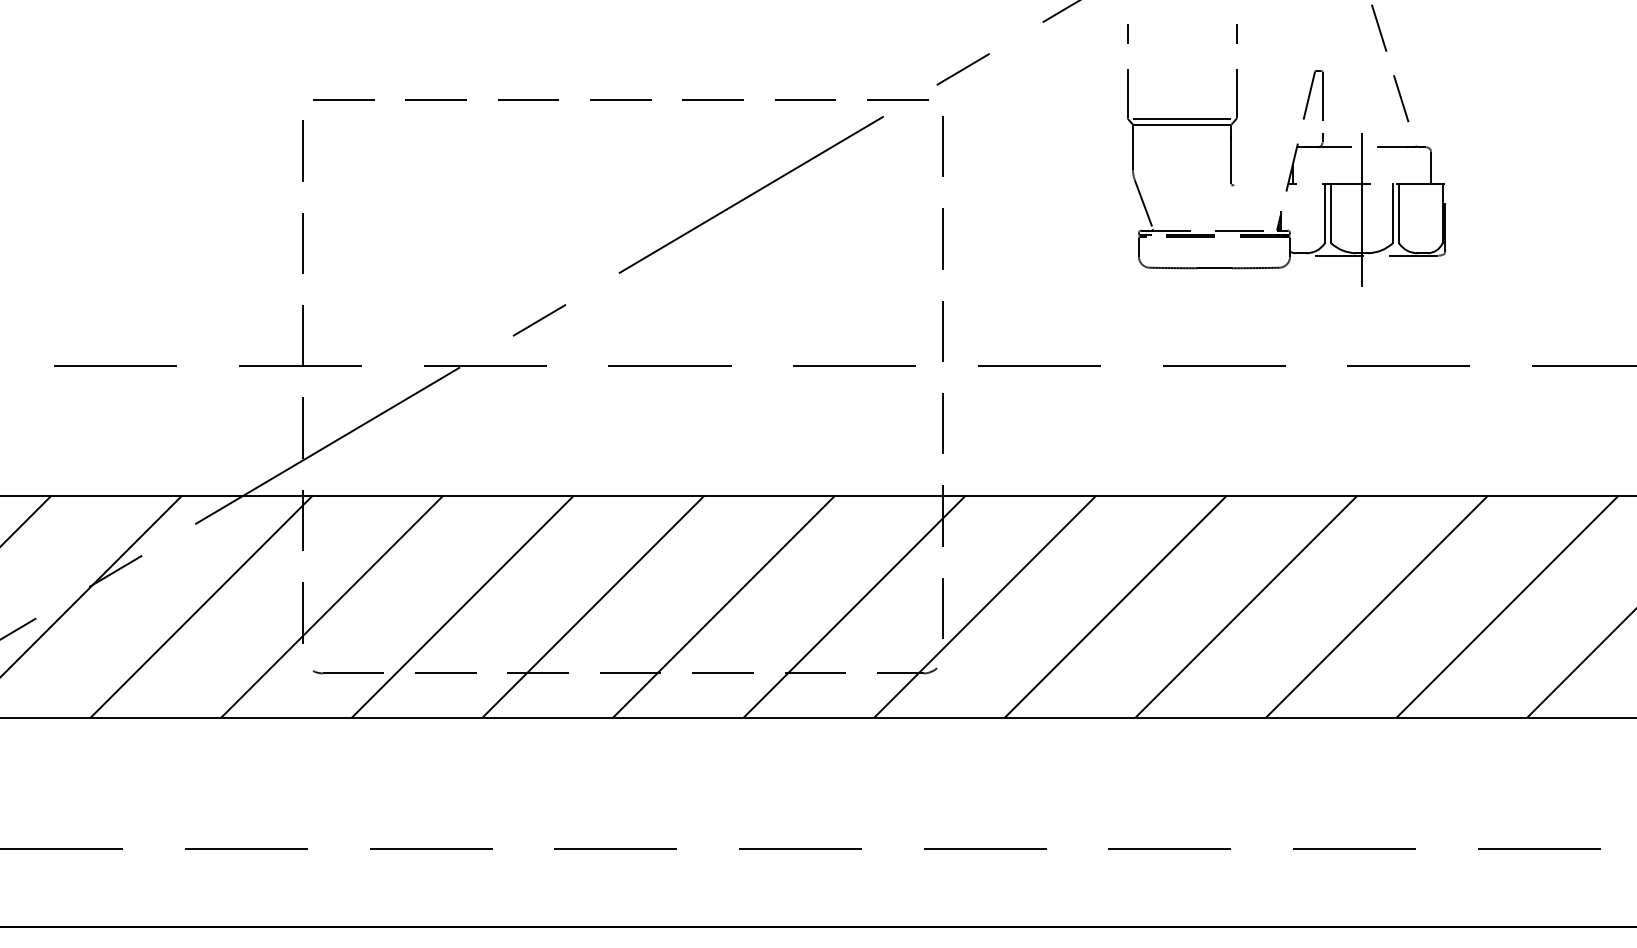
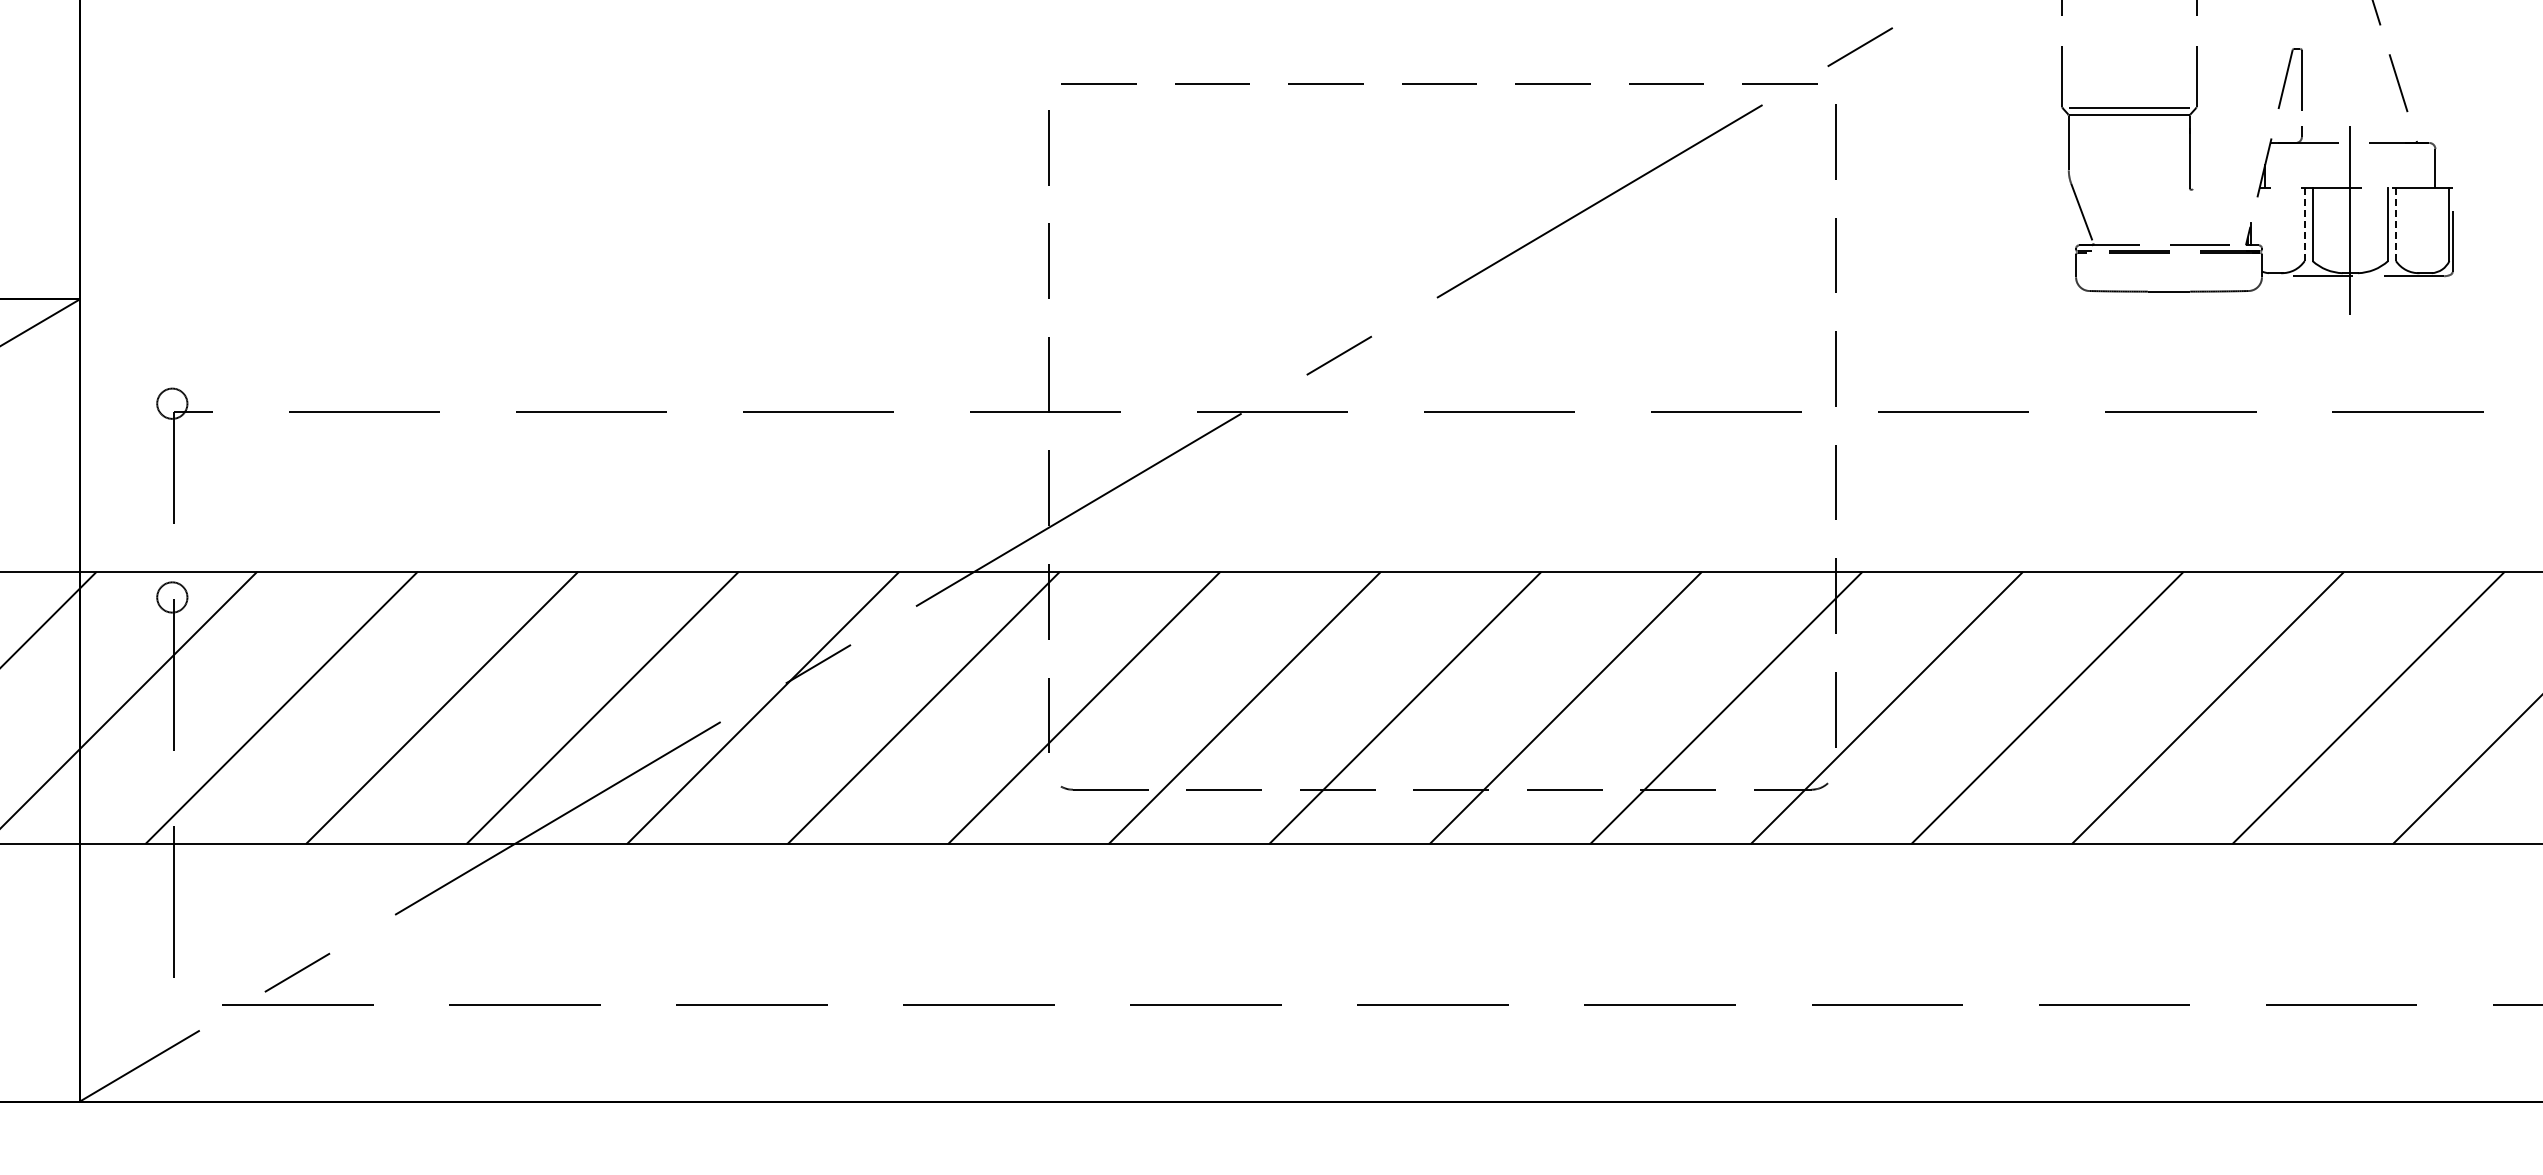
line: (1324, 213) -> (2304, 224), solid -> dashed
line: (1398, 213) -> (2395, 224), solid -> dashed

